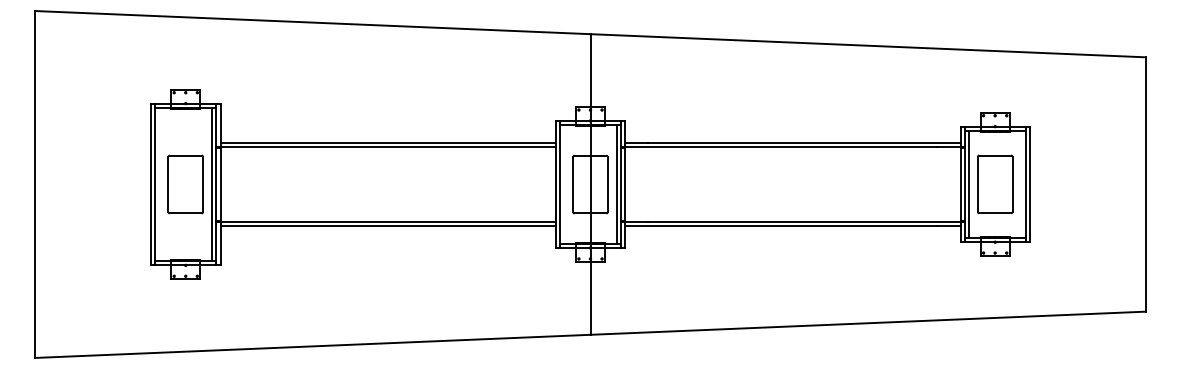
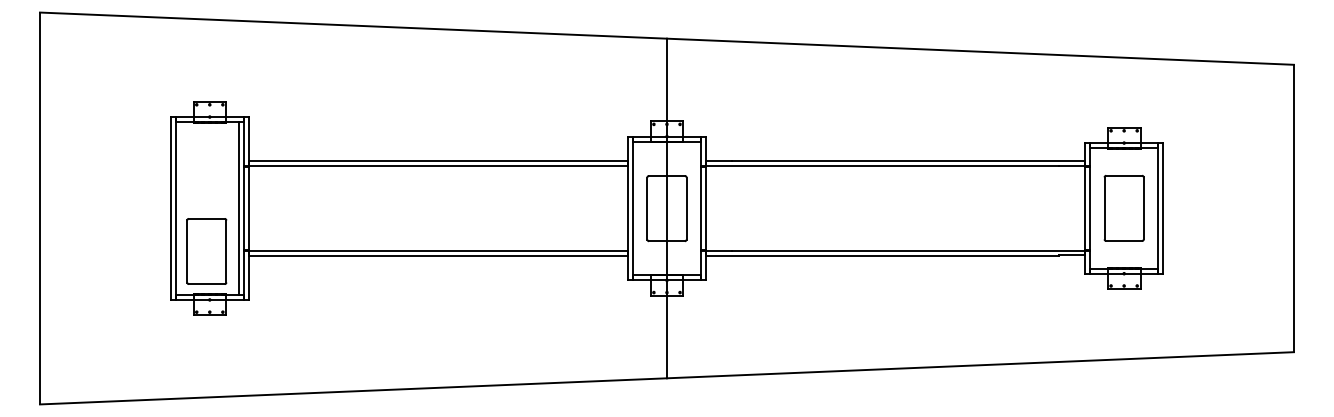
line: (968, 183) -> (1094, 207), removed
part: (185, 184) -> (206, 251), moved
line: (616, 184) -> (696, 208), removed

